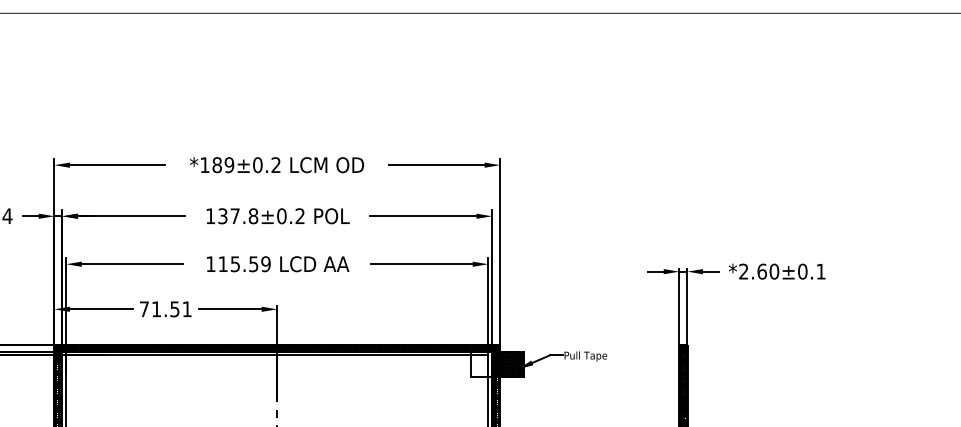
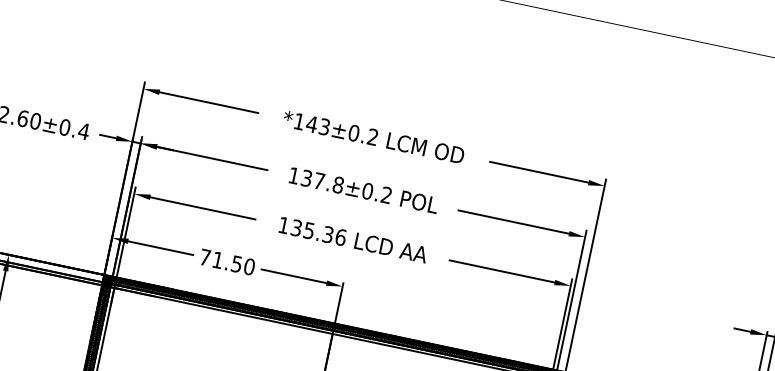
text: (223, 165) -> (318, 126), *189±0.2 -> *143±0.2
text: (244, 264) -> (318, 233), 115.59 -> 135.36
text: (186, 309) -> (248, 266), 71.51 -> 71.50

